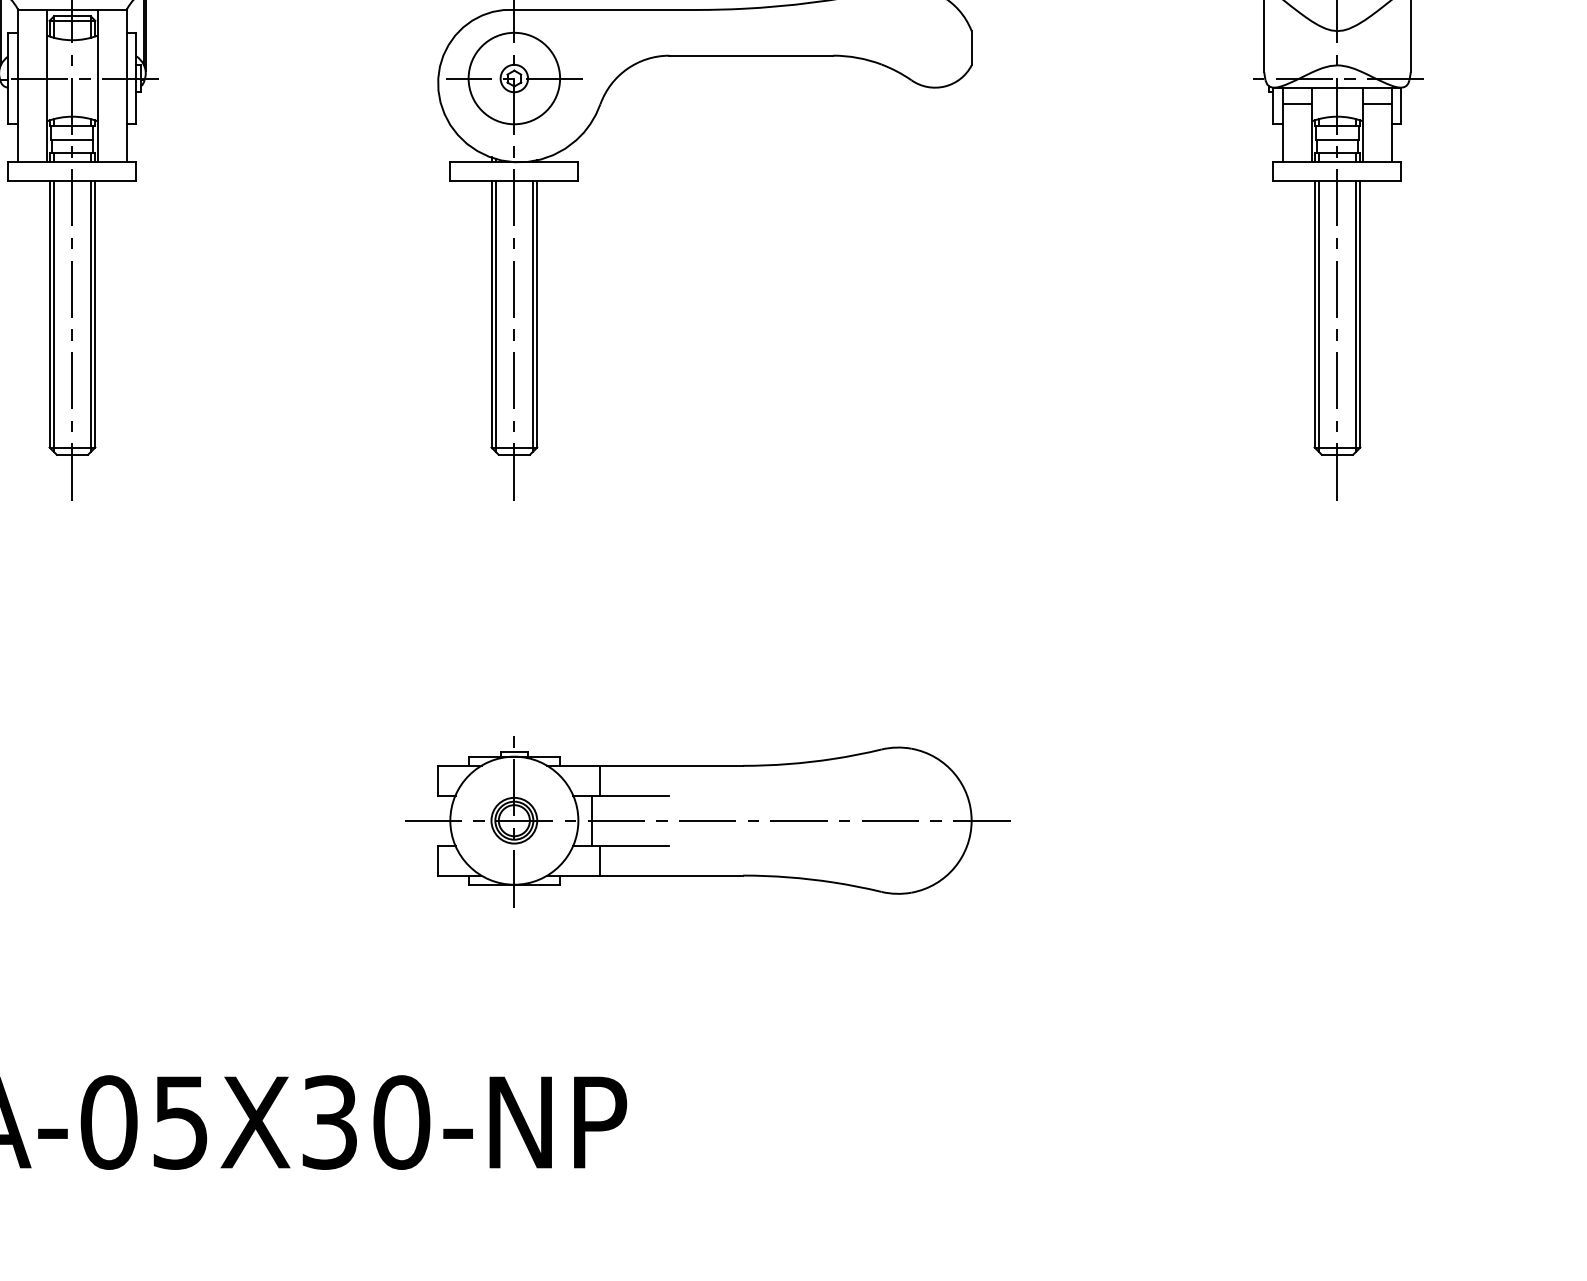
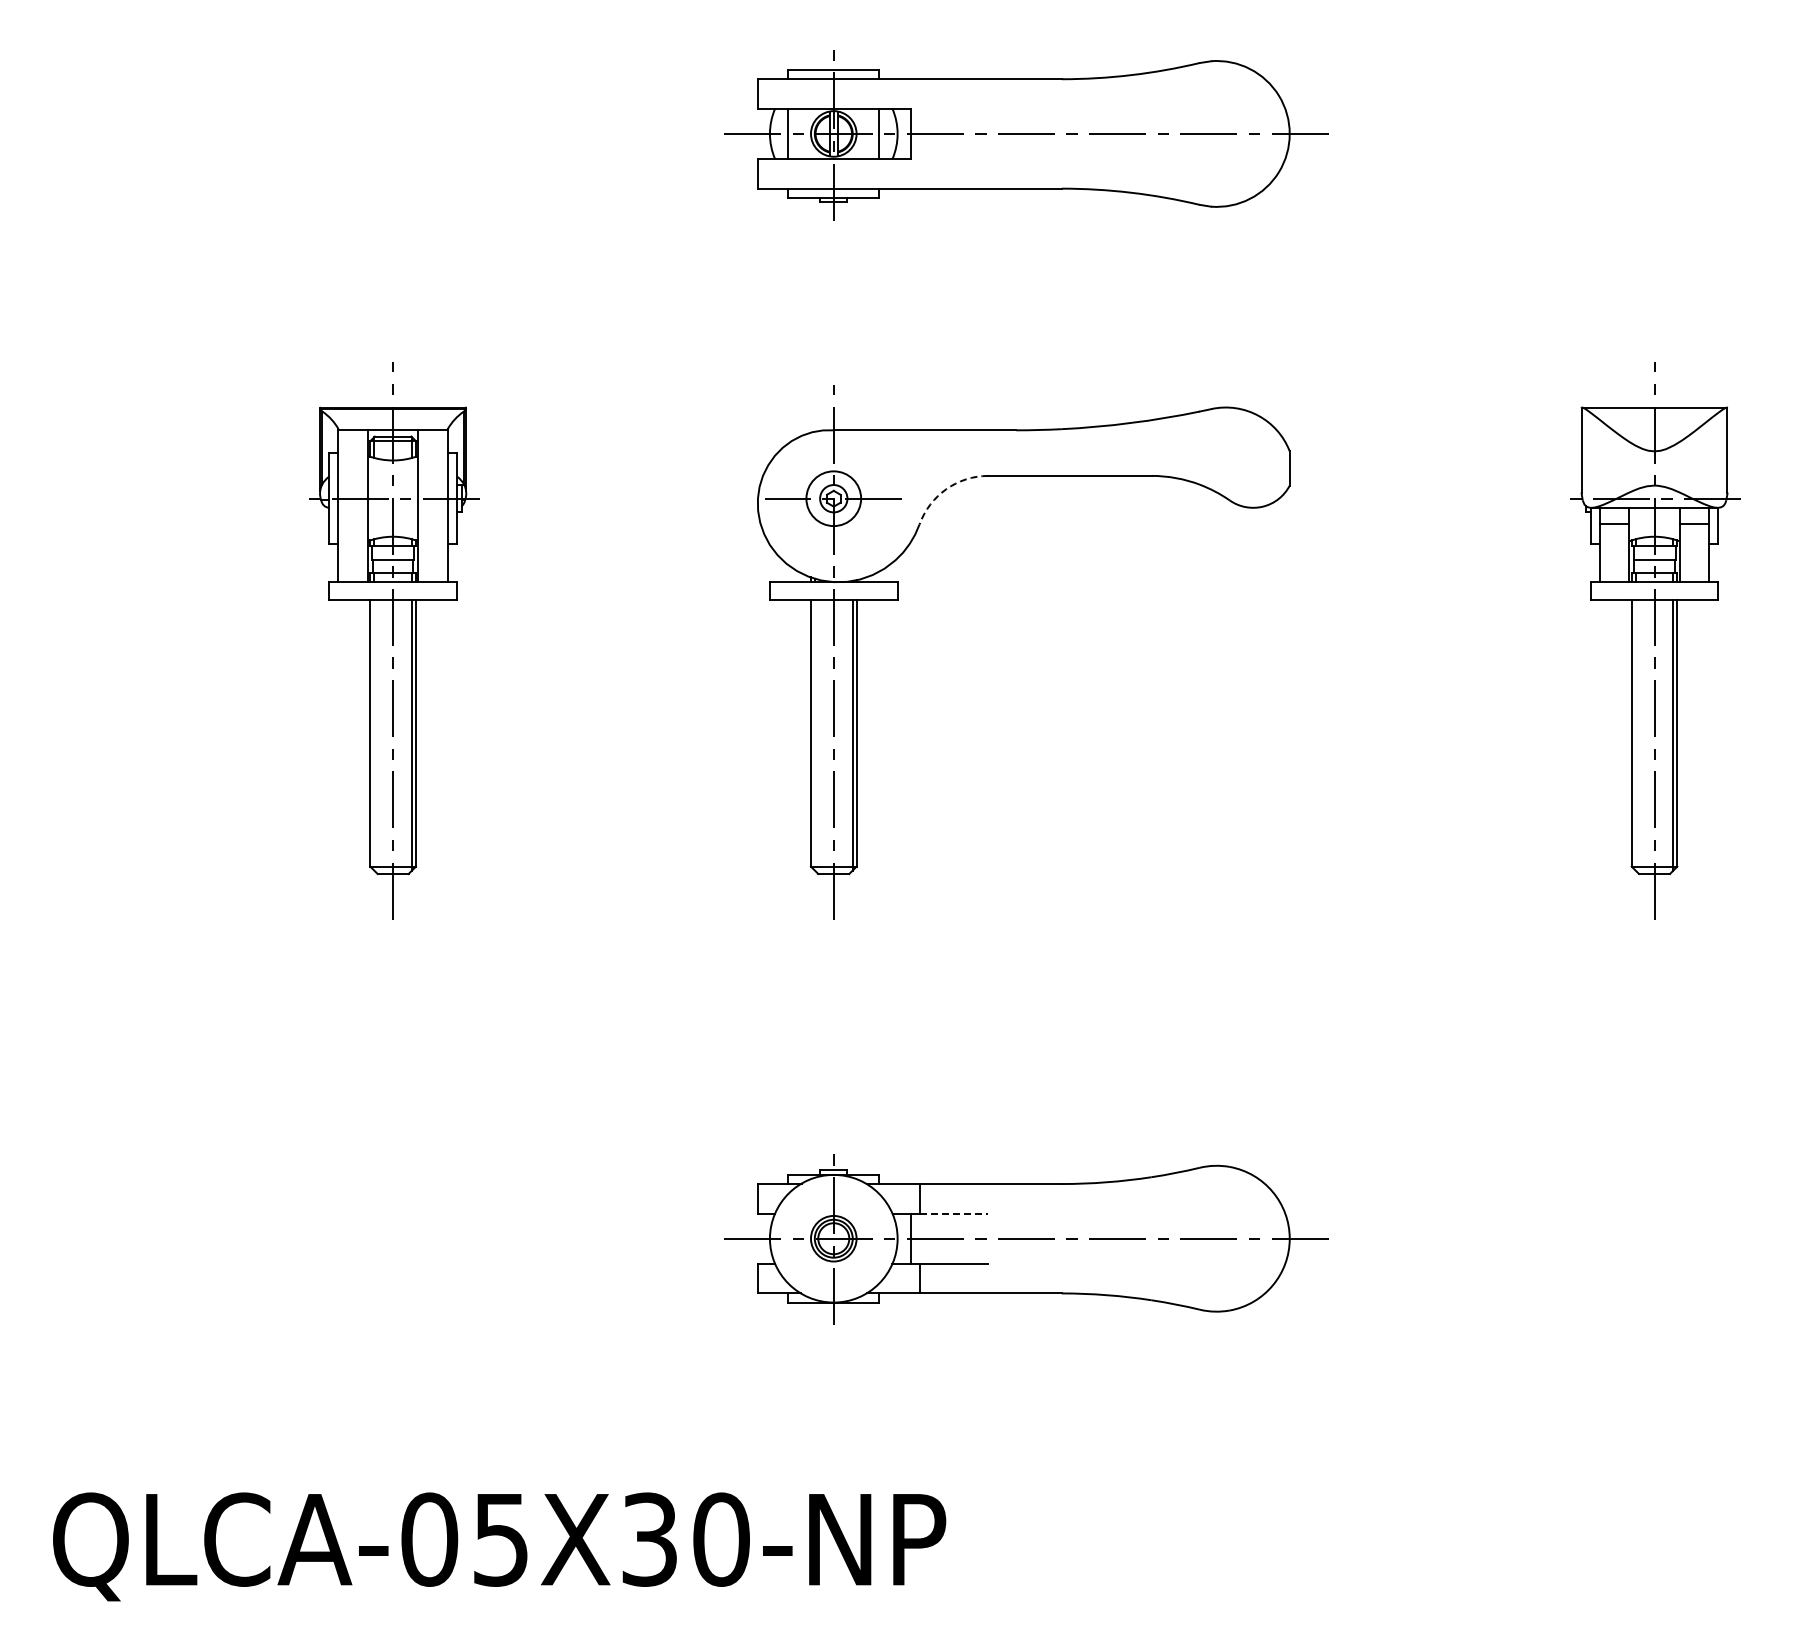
arc: (627, 69) -> (946, 489), solid -> dashed
circle: (514, 78) -> (833, 498), size x0.6
line: (53, 316) -> (374, 735), removed
line: (496, 316) -> (815, 735), removed
line: (1318, 316) -> (1635, 735), removed
line: (635, 795) -> (954, 1213), solid -> dashed

